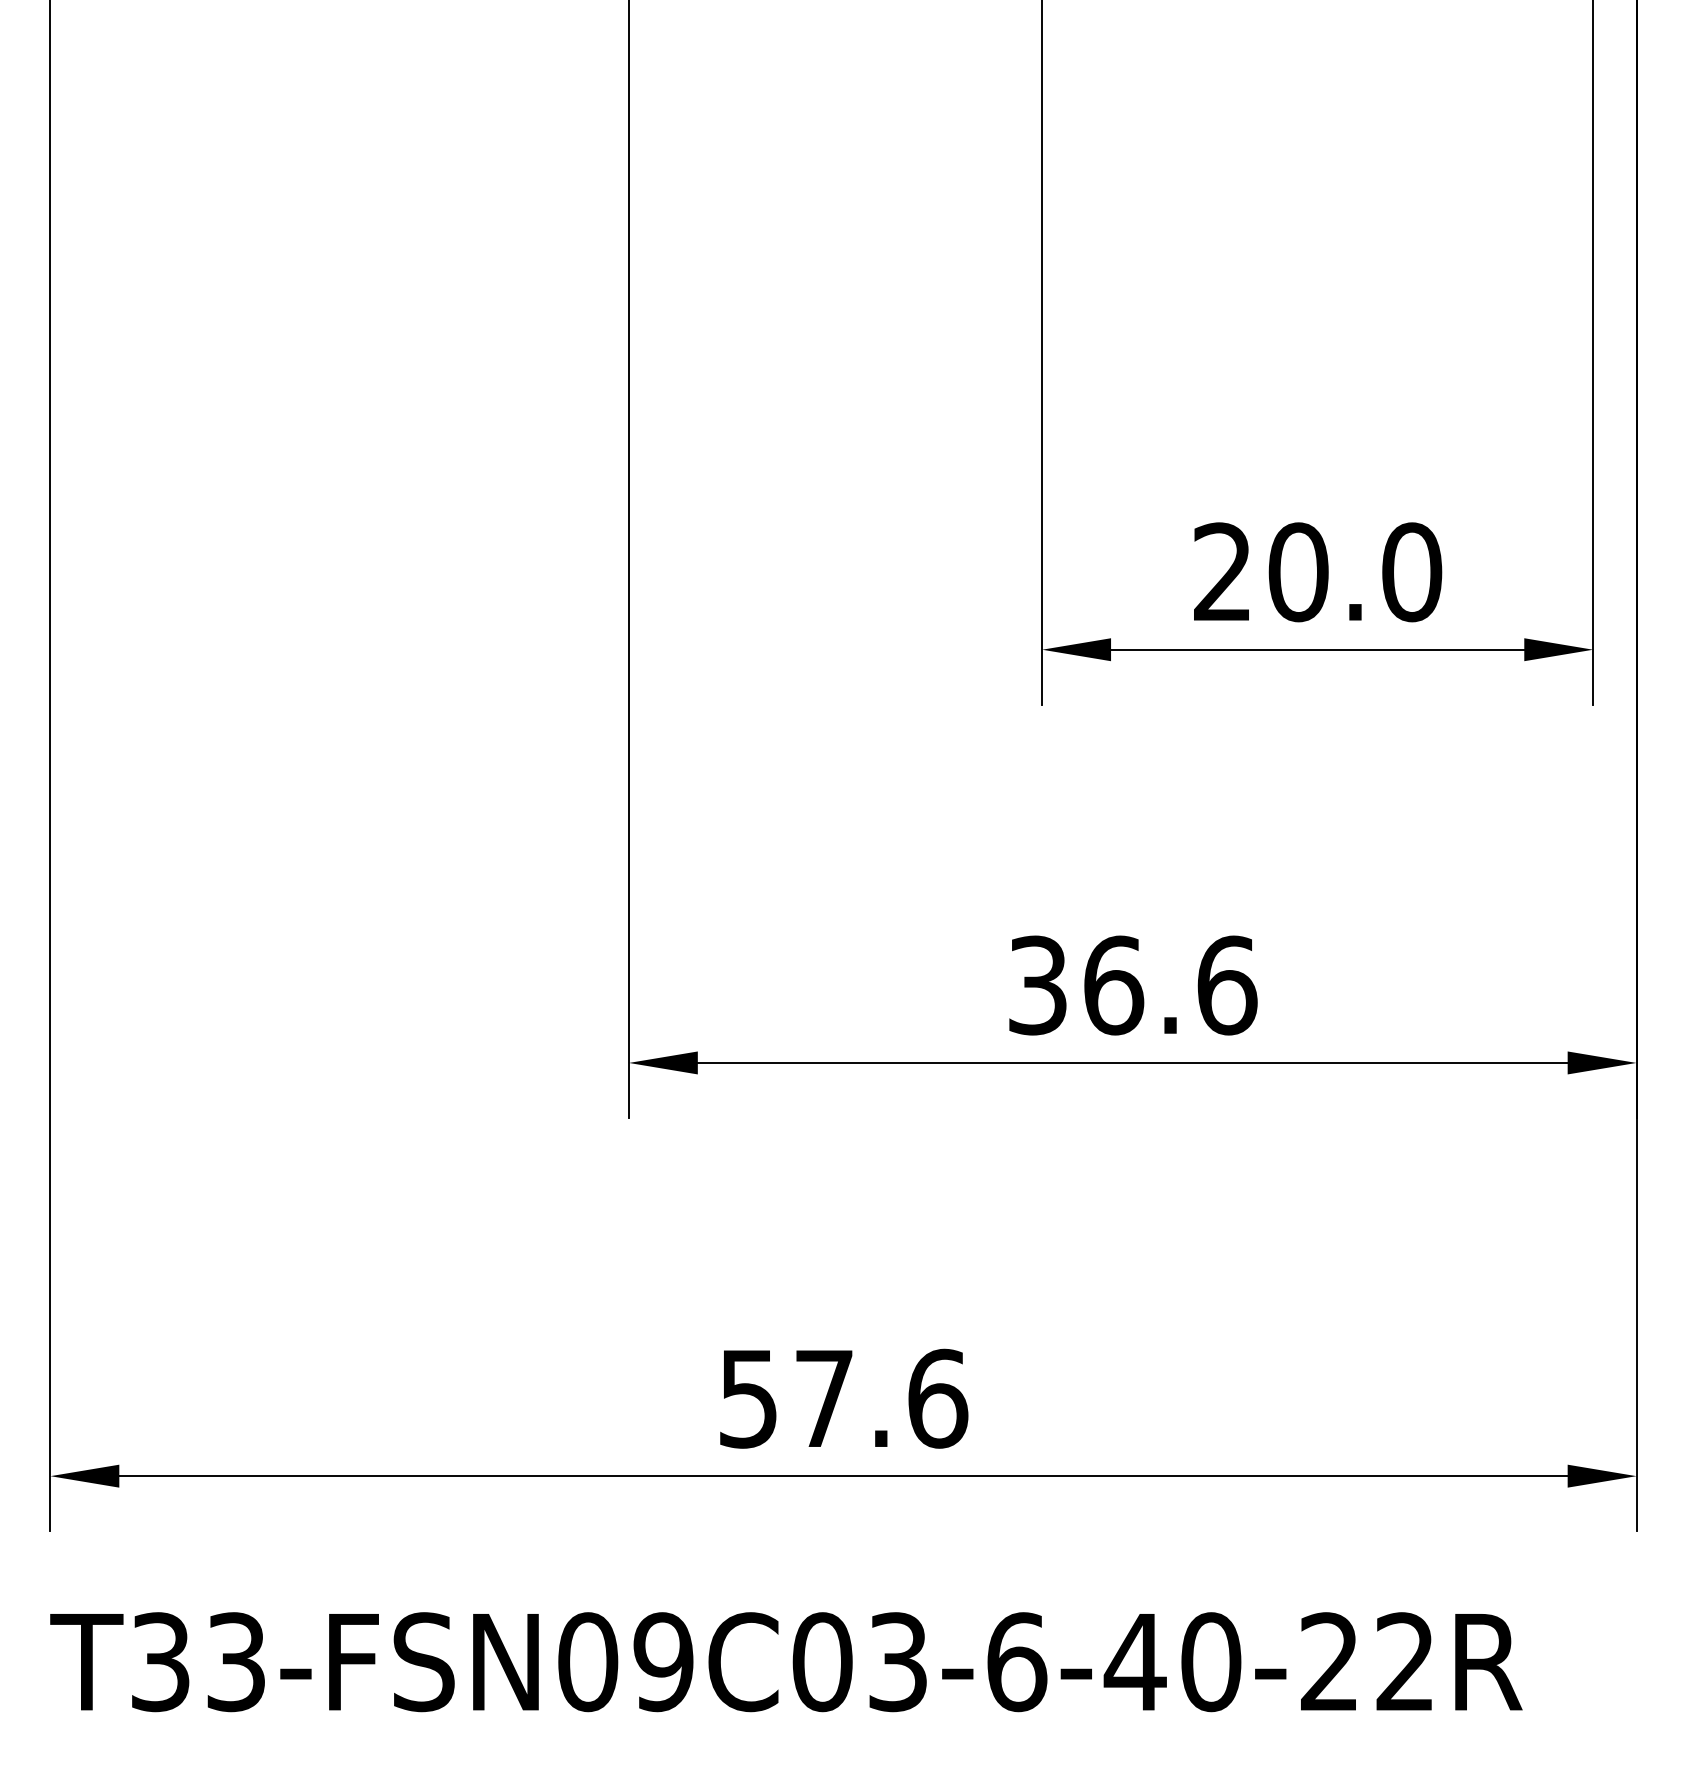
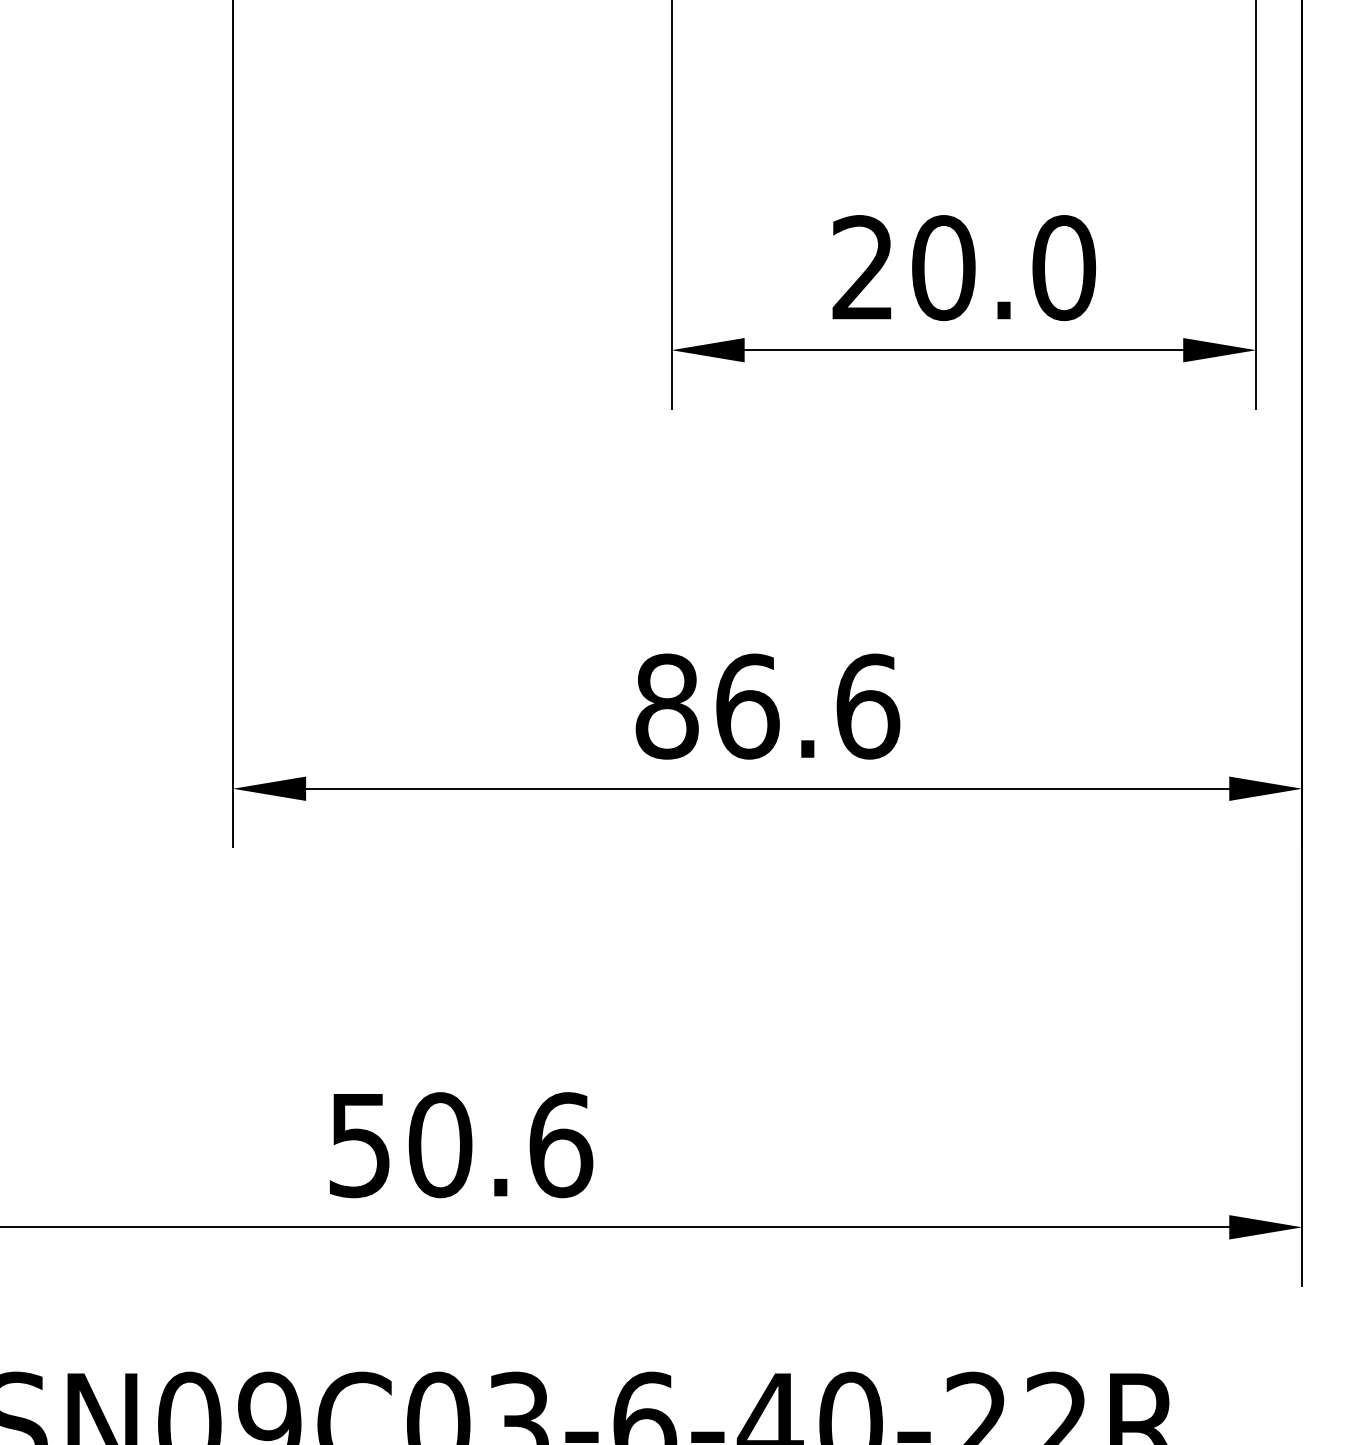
text: (1037, 985) -> (666, 706), 36.6 -> 86.6
text: (824, 1398) -> (440, 1144), 57.6 -> 50.6

